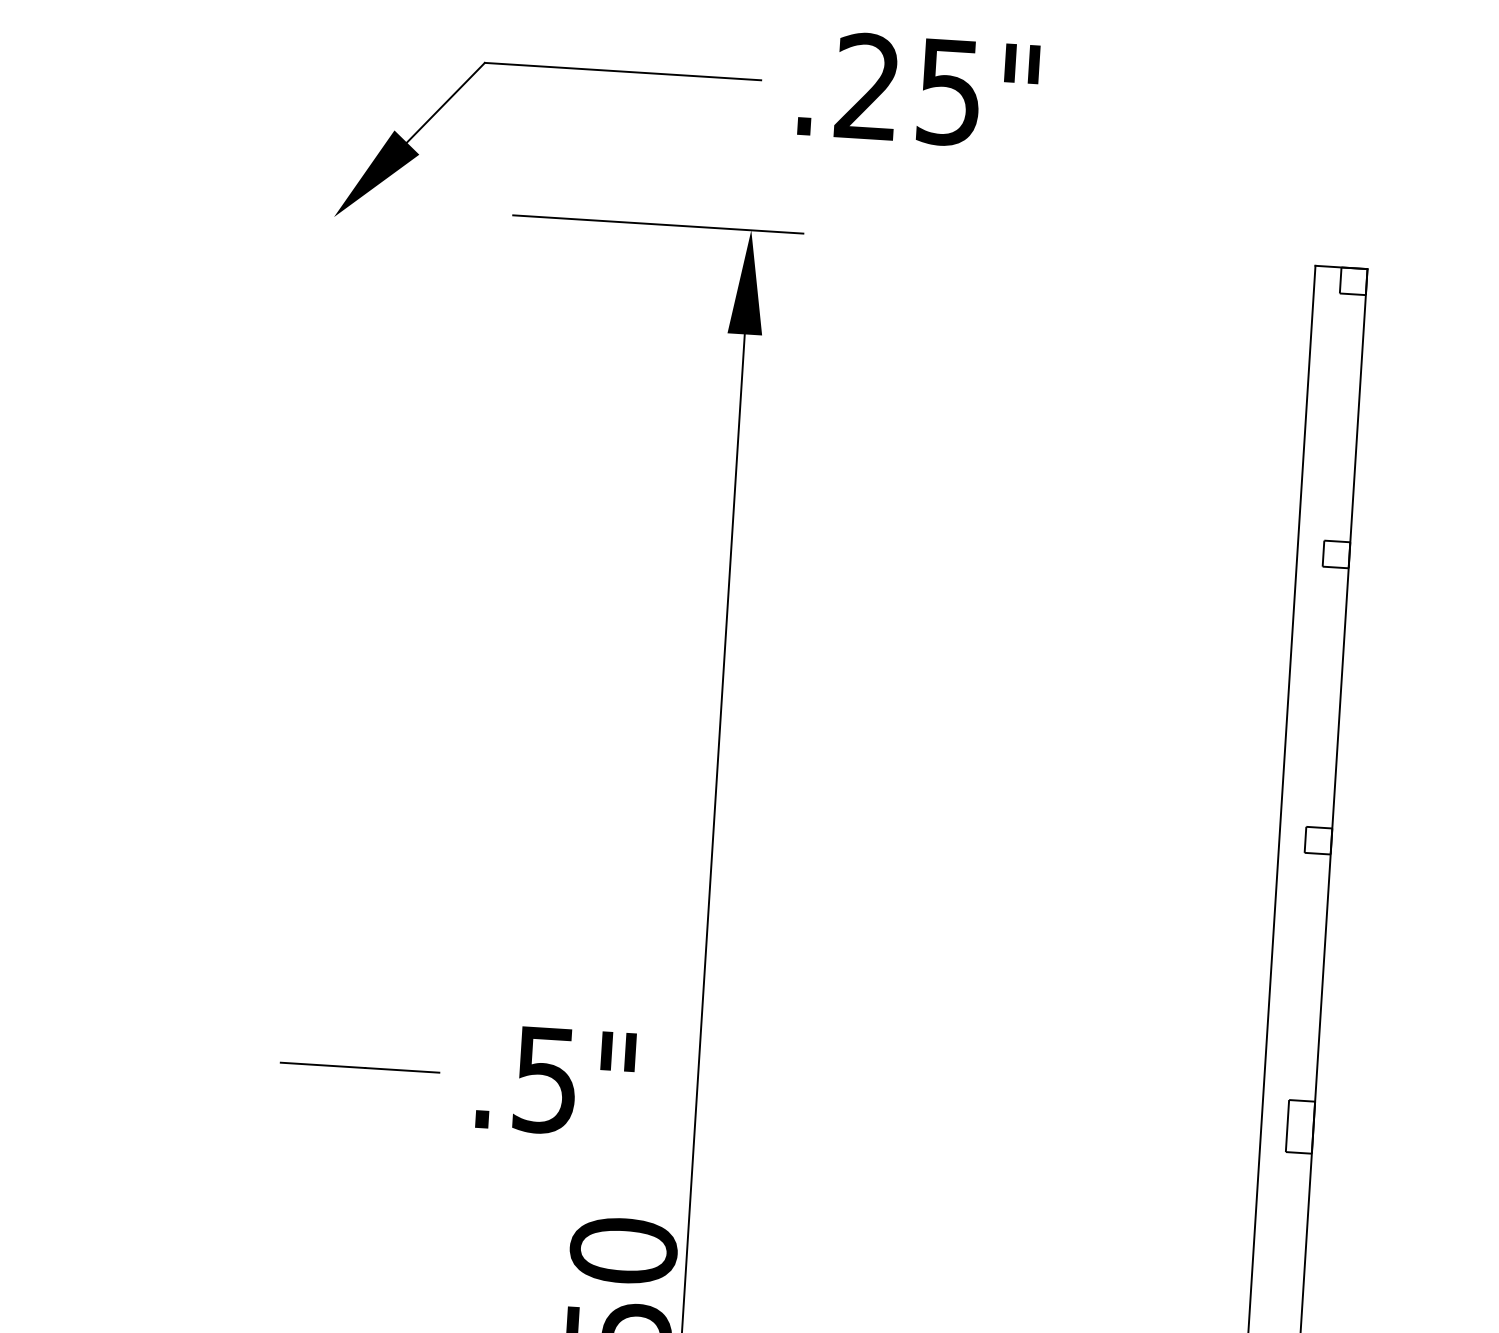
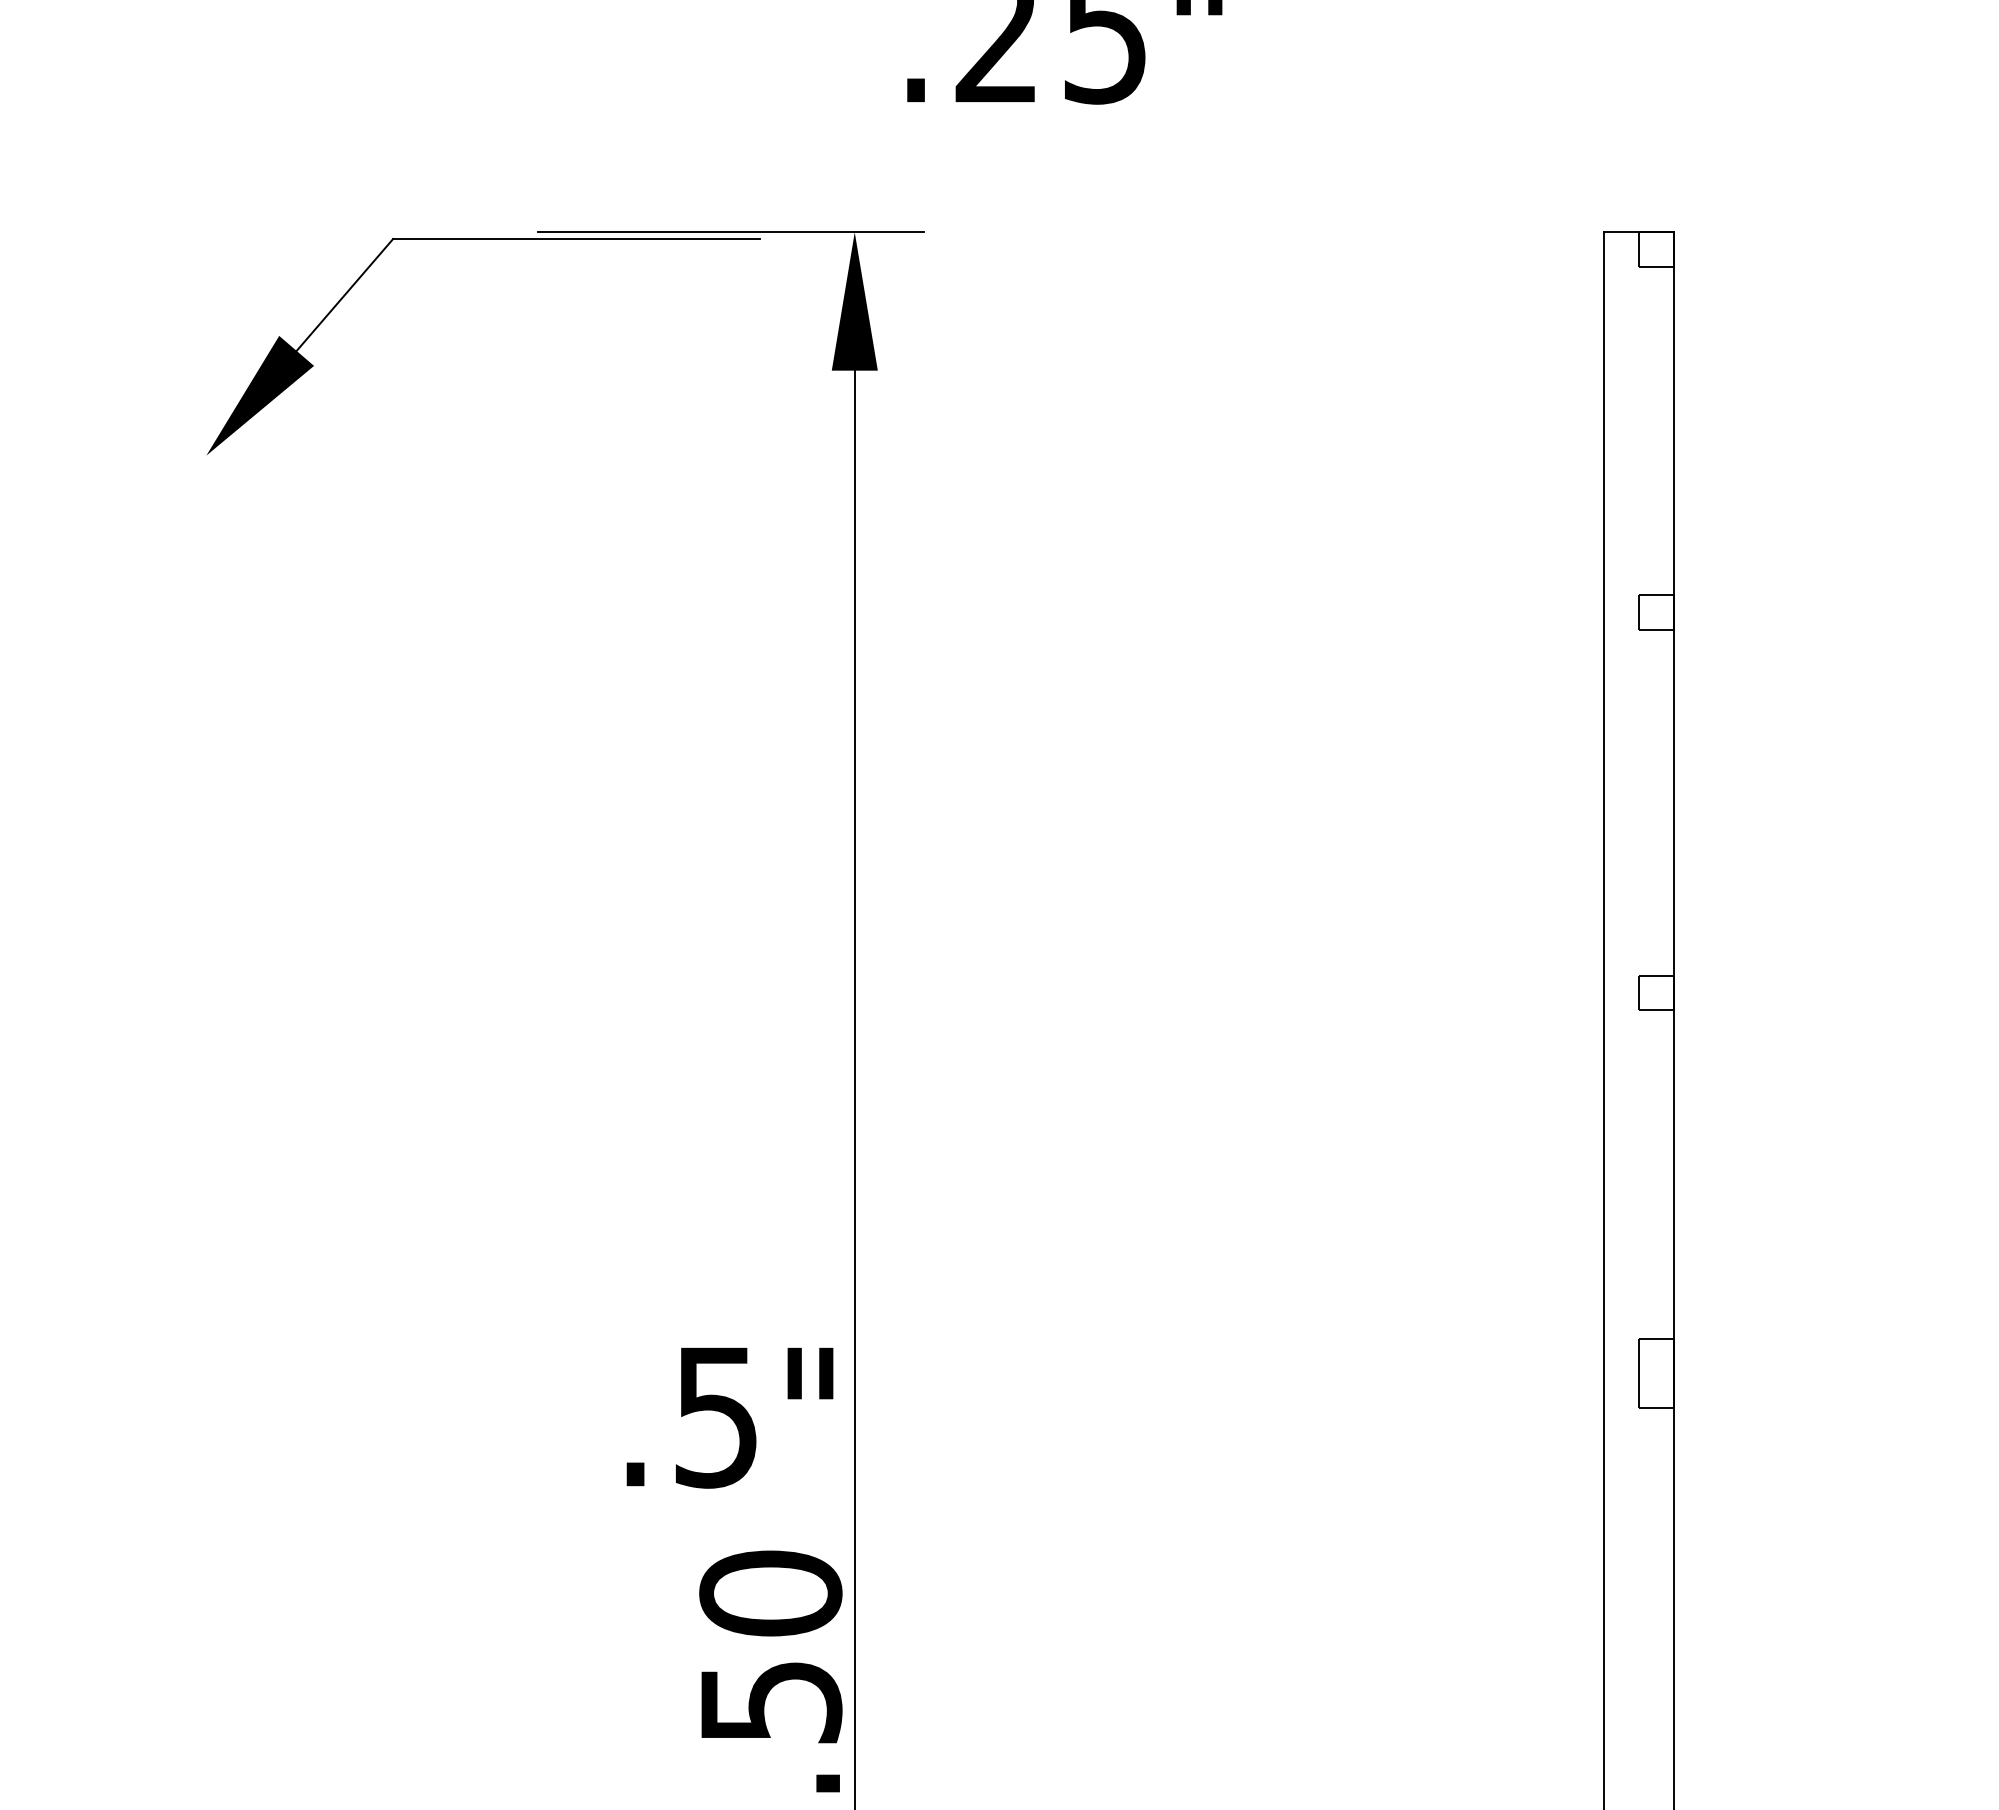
part: (552, 67) -> (483, 239), moved
line: (359, 1067) -> (406, 1372), removed
text: (555, 1080) -> (729, 1417), moved

